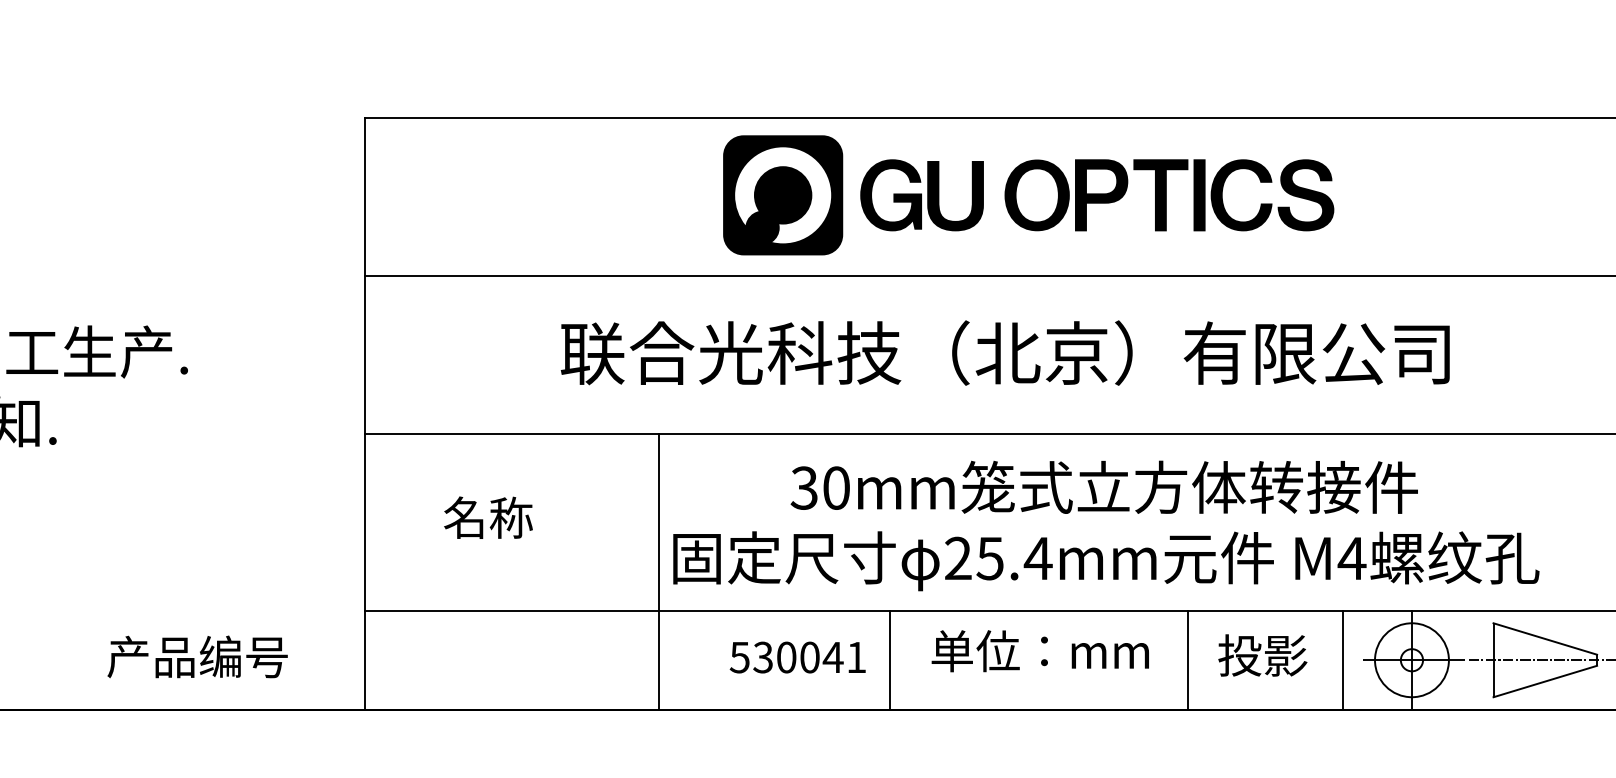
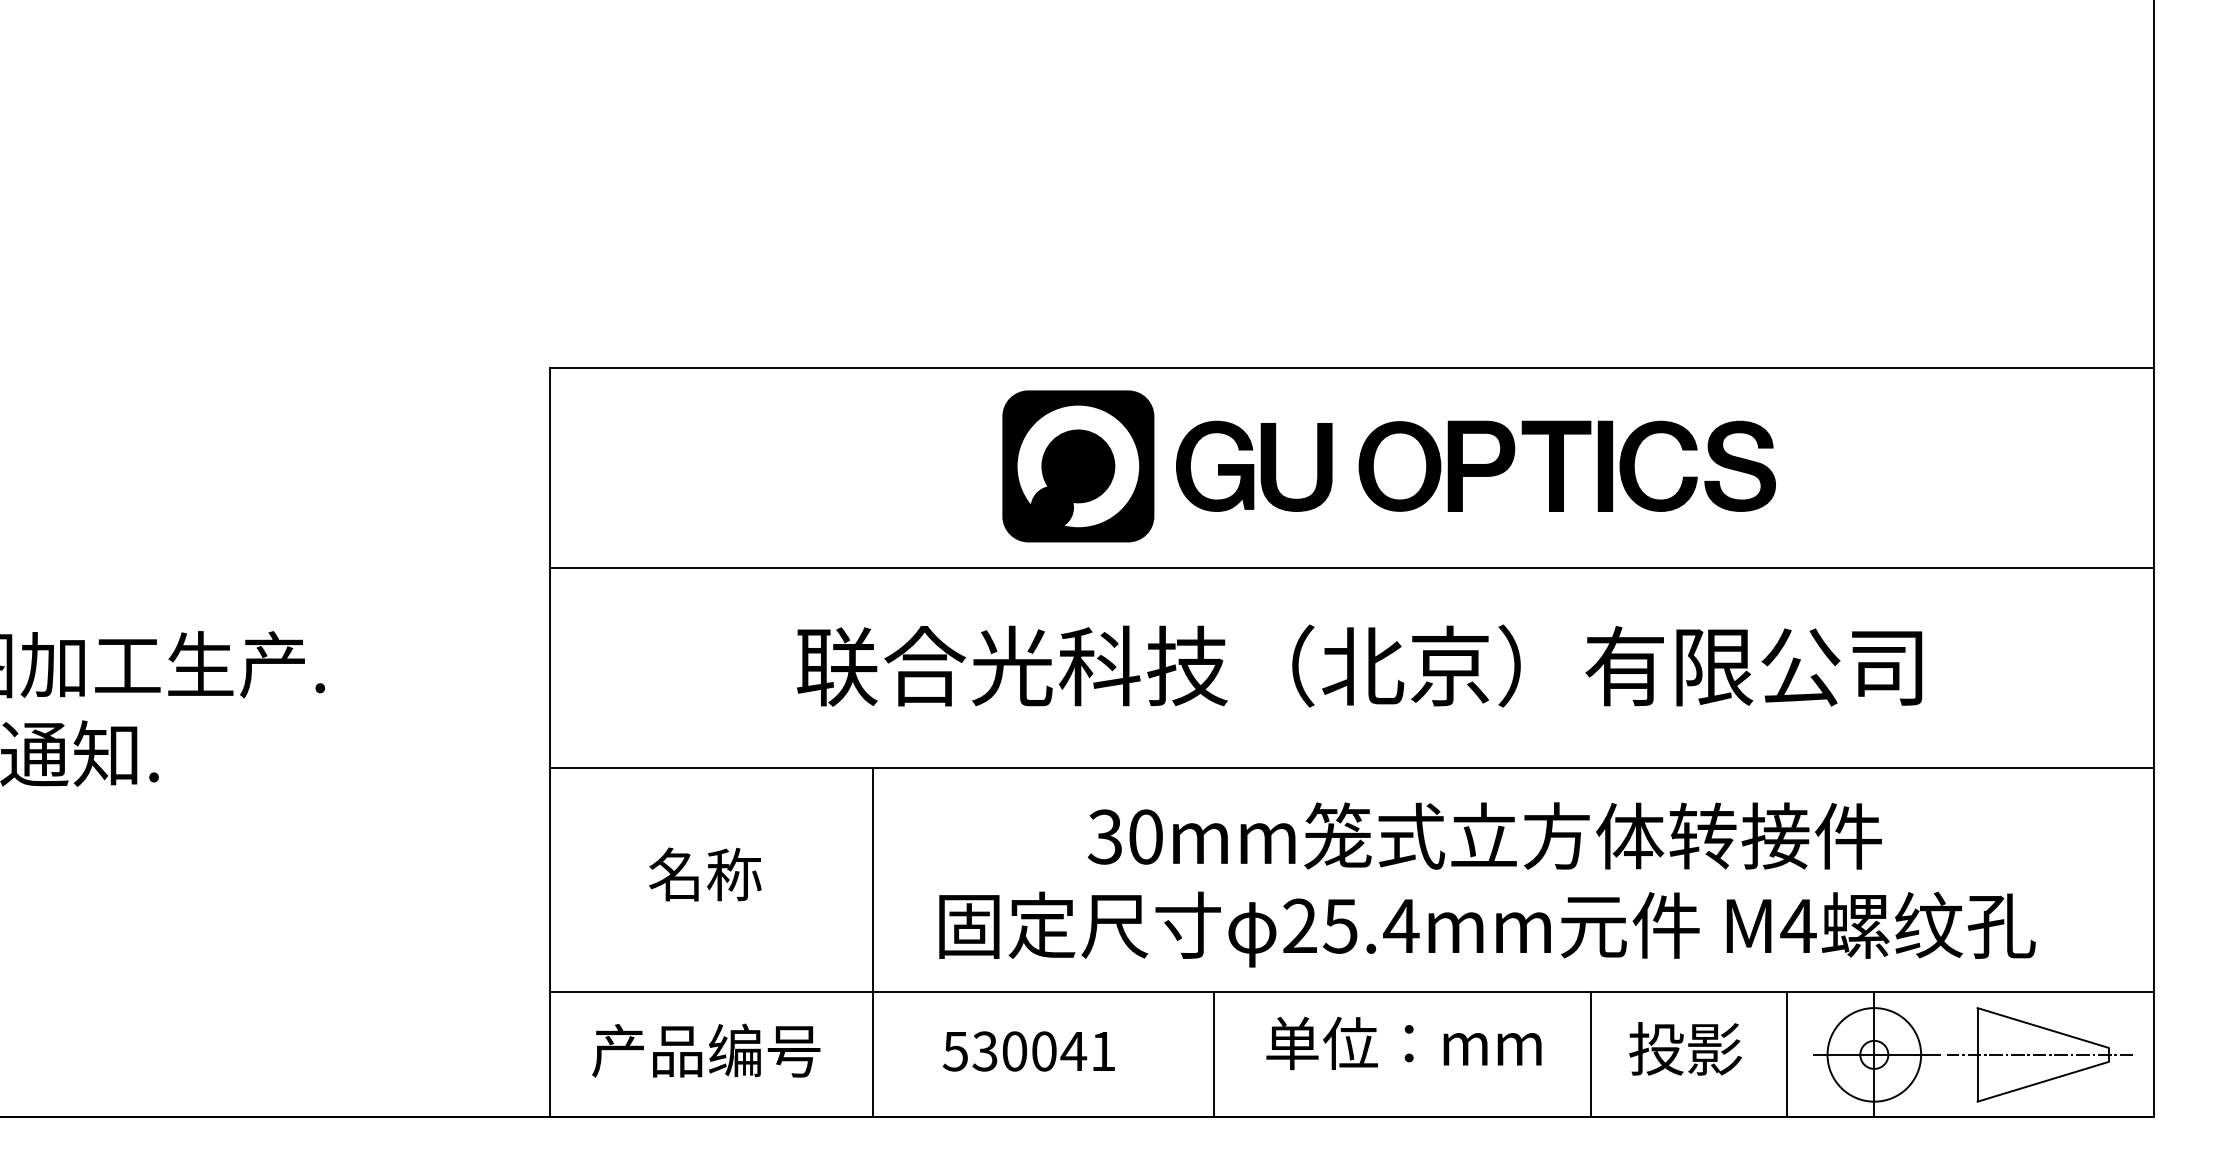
line: (658, 571) -> (872, 942), moved
text: (197, 656) -> (706, 1050), moved
text: (797, 657) -> (1028, 1051), moved

